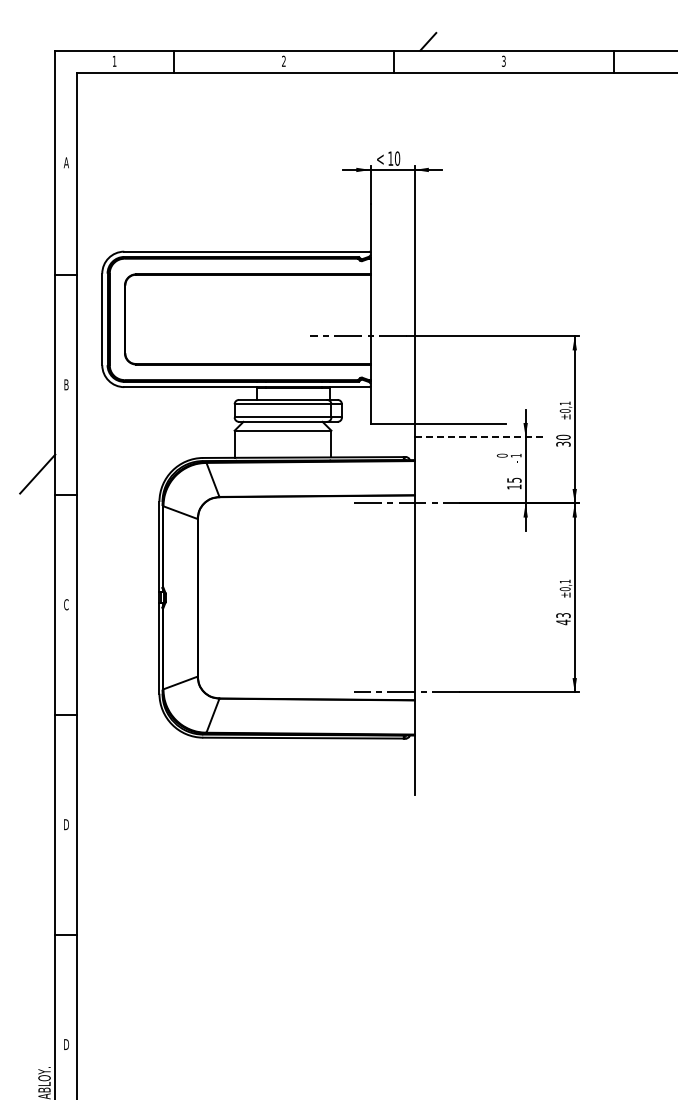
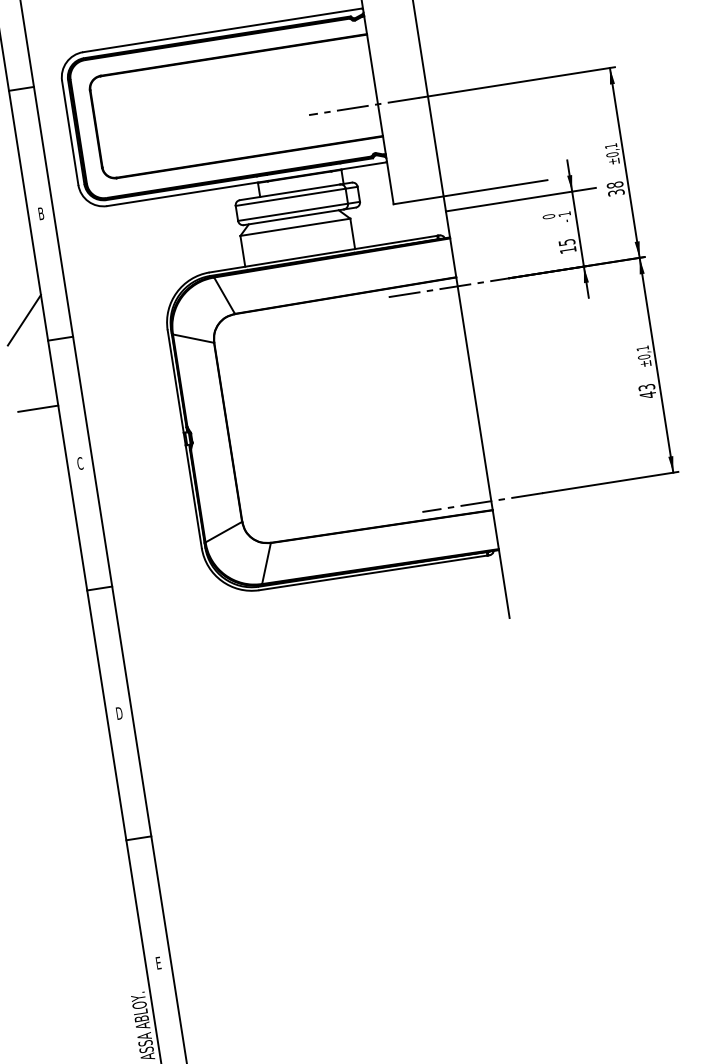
line: (480, 437) -> (520, 199), dashed -> solid
text: (563, 437) -> (615, 185), 30 -> 38
line: (37, 551) -> (37, 408), added
text: (66, 1044) -> (158, 963), D -> E

